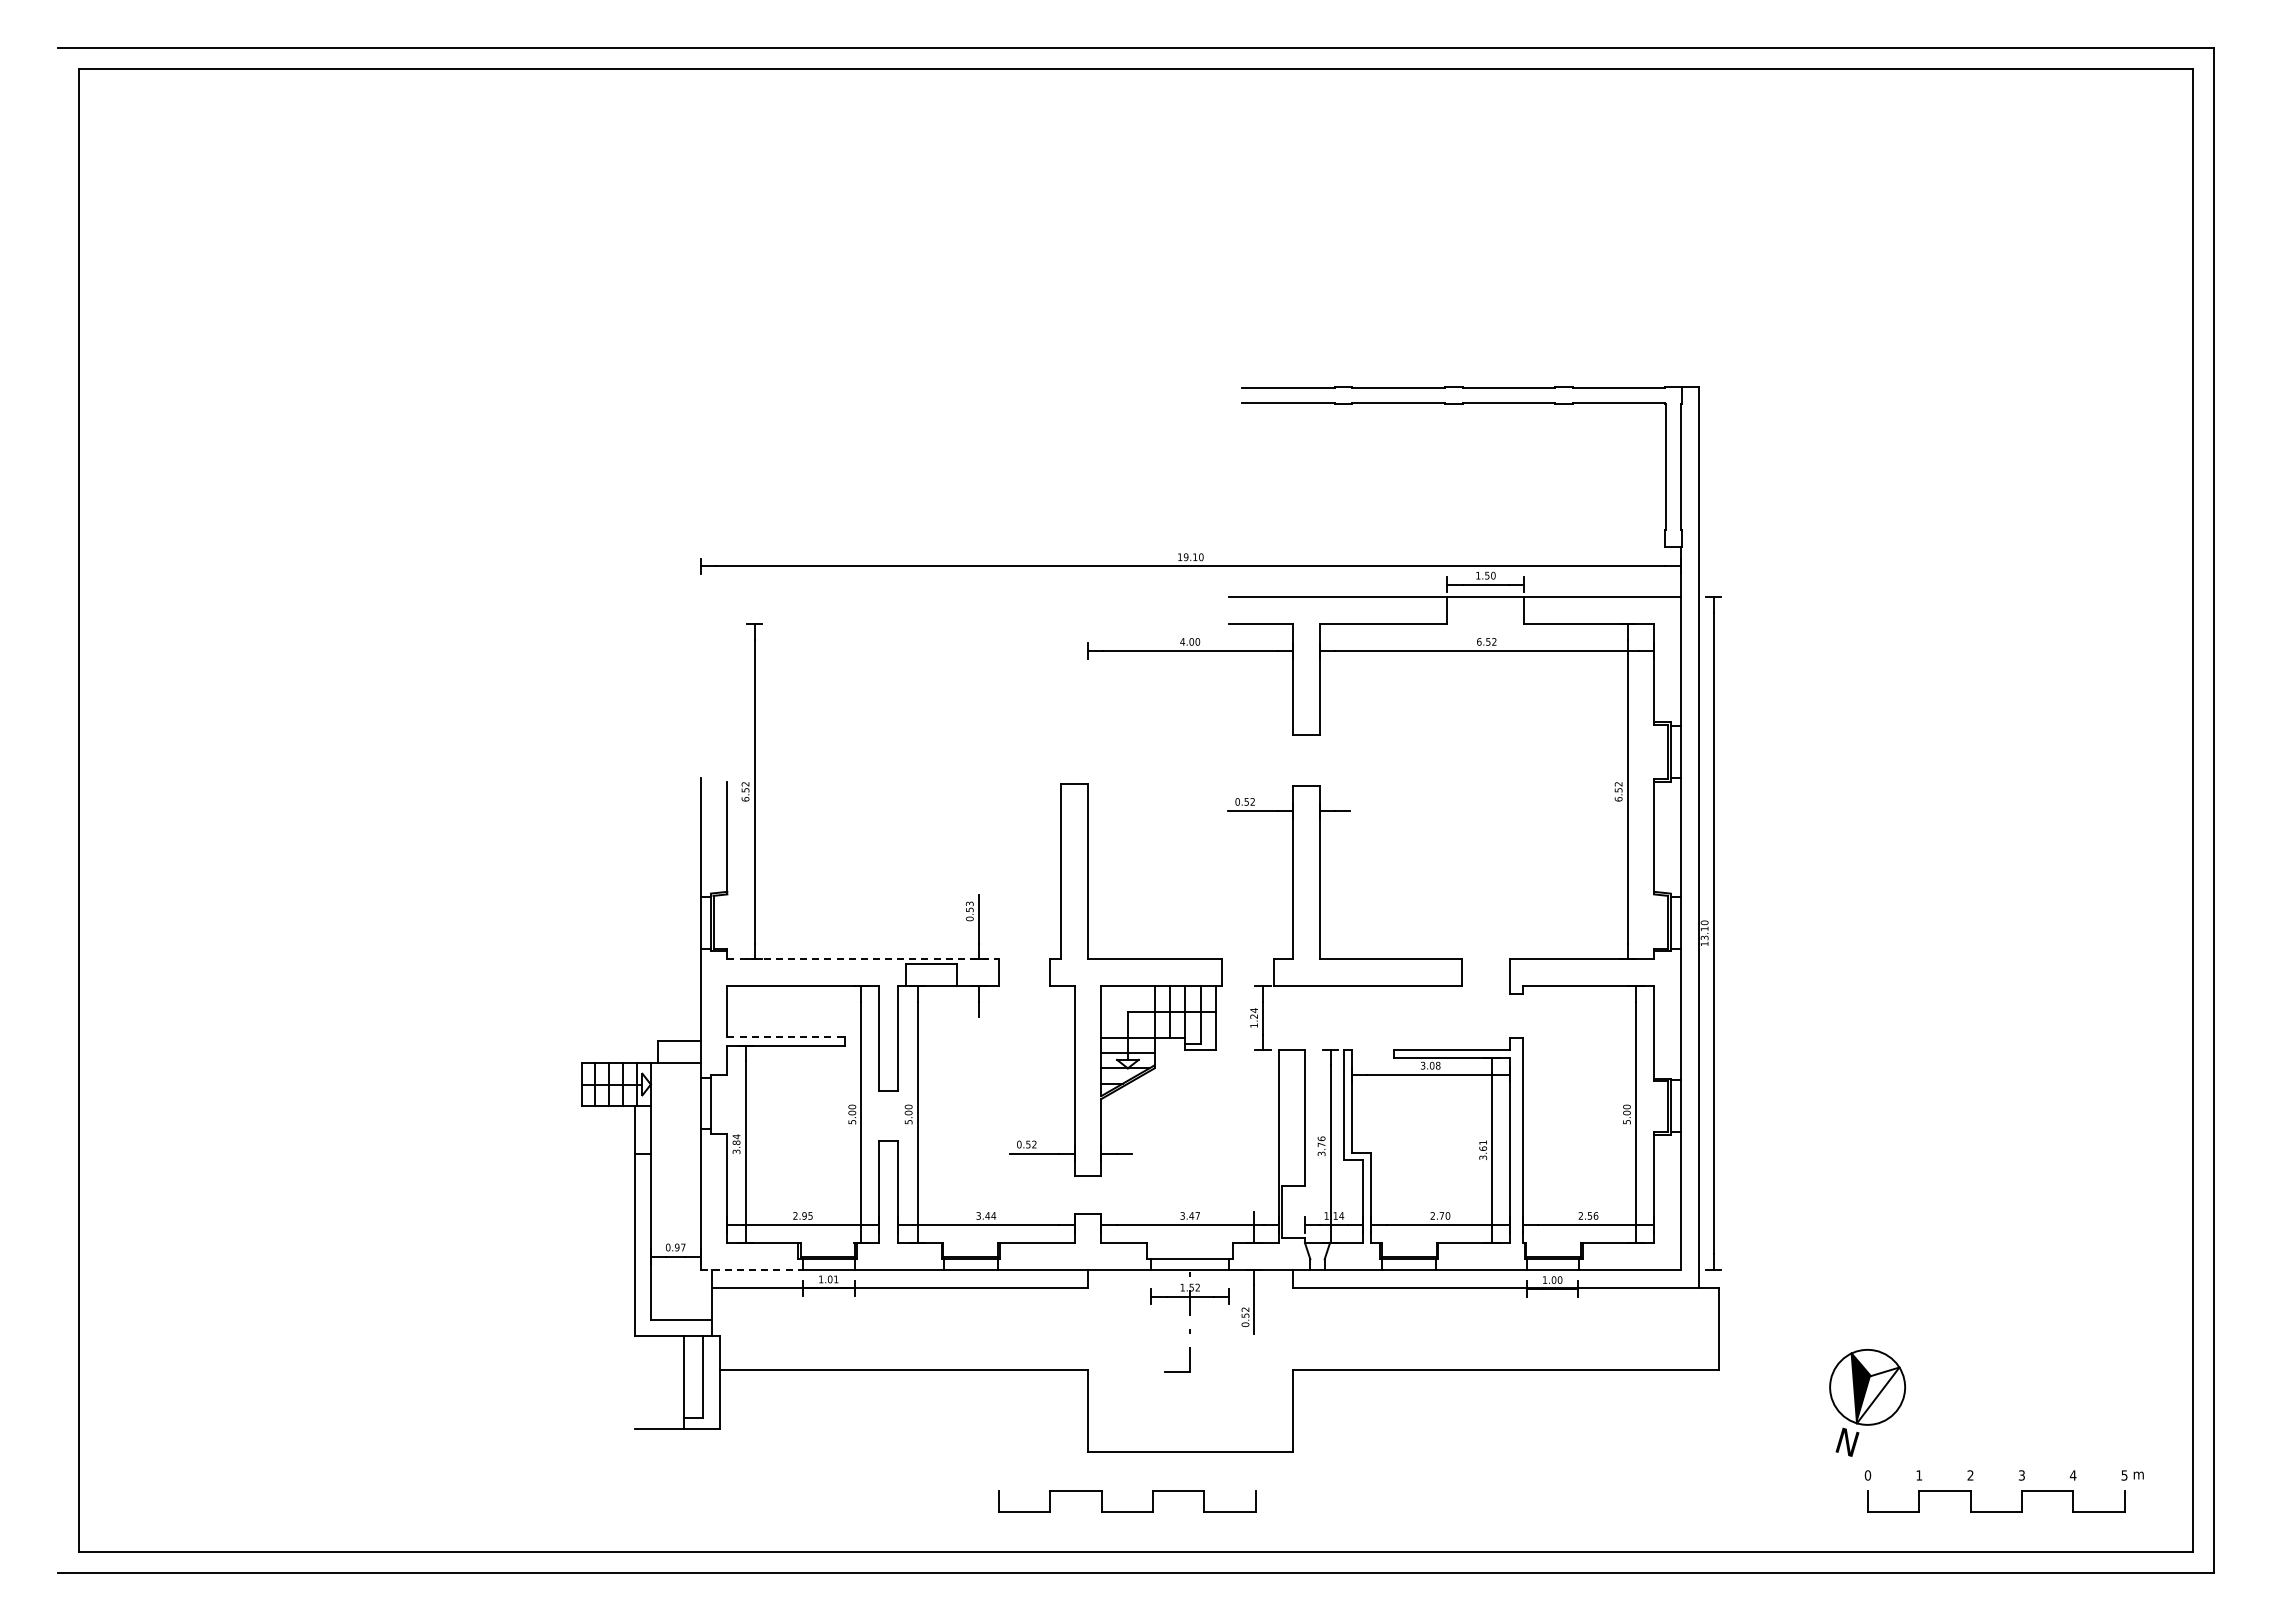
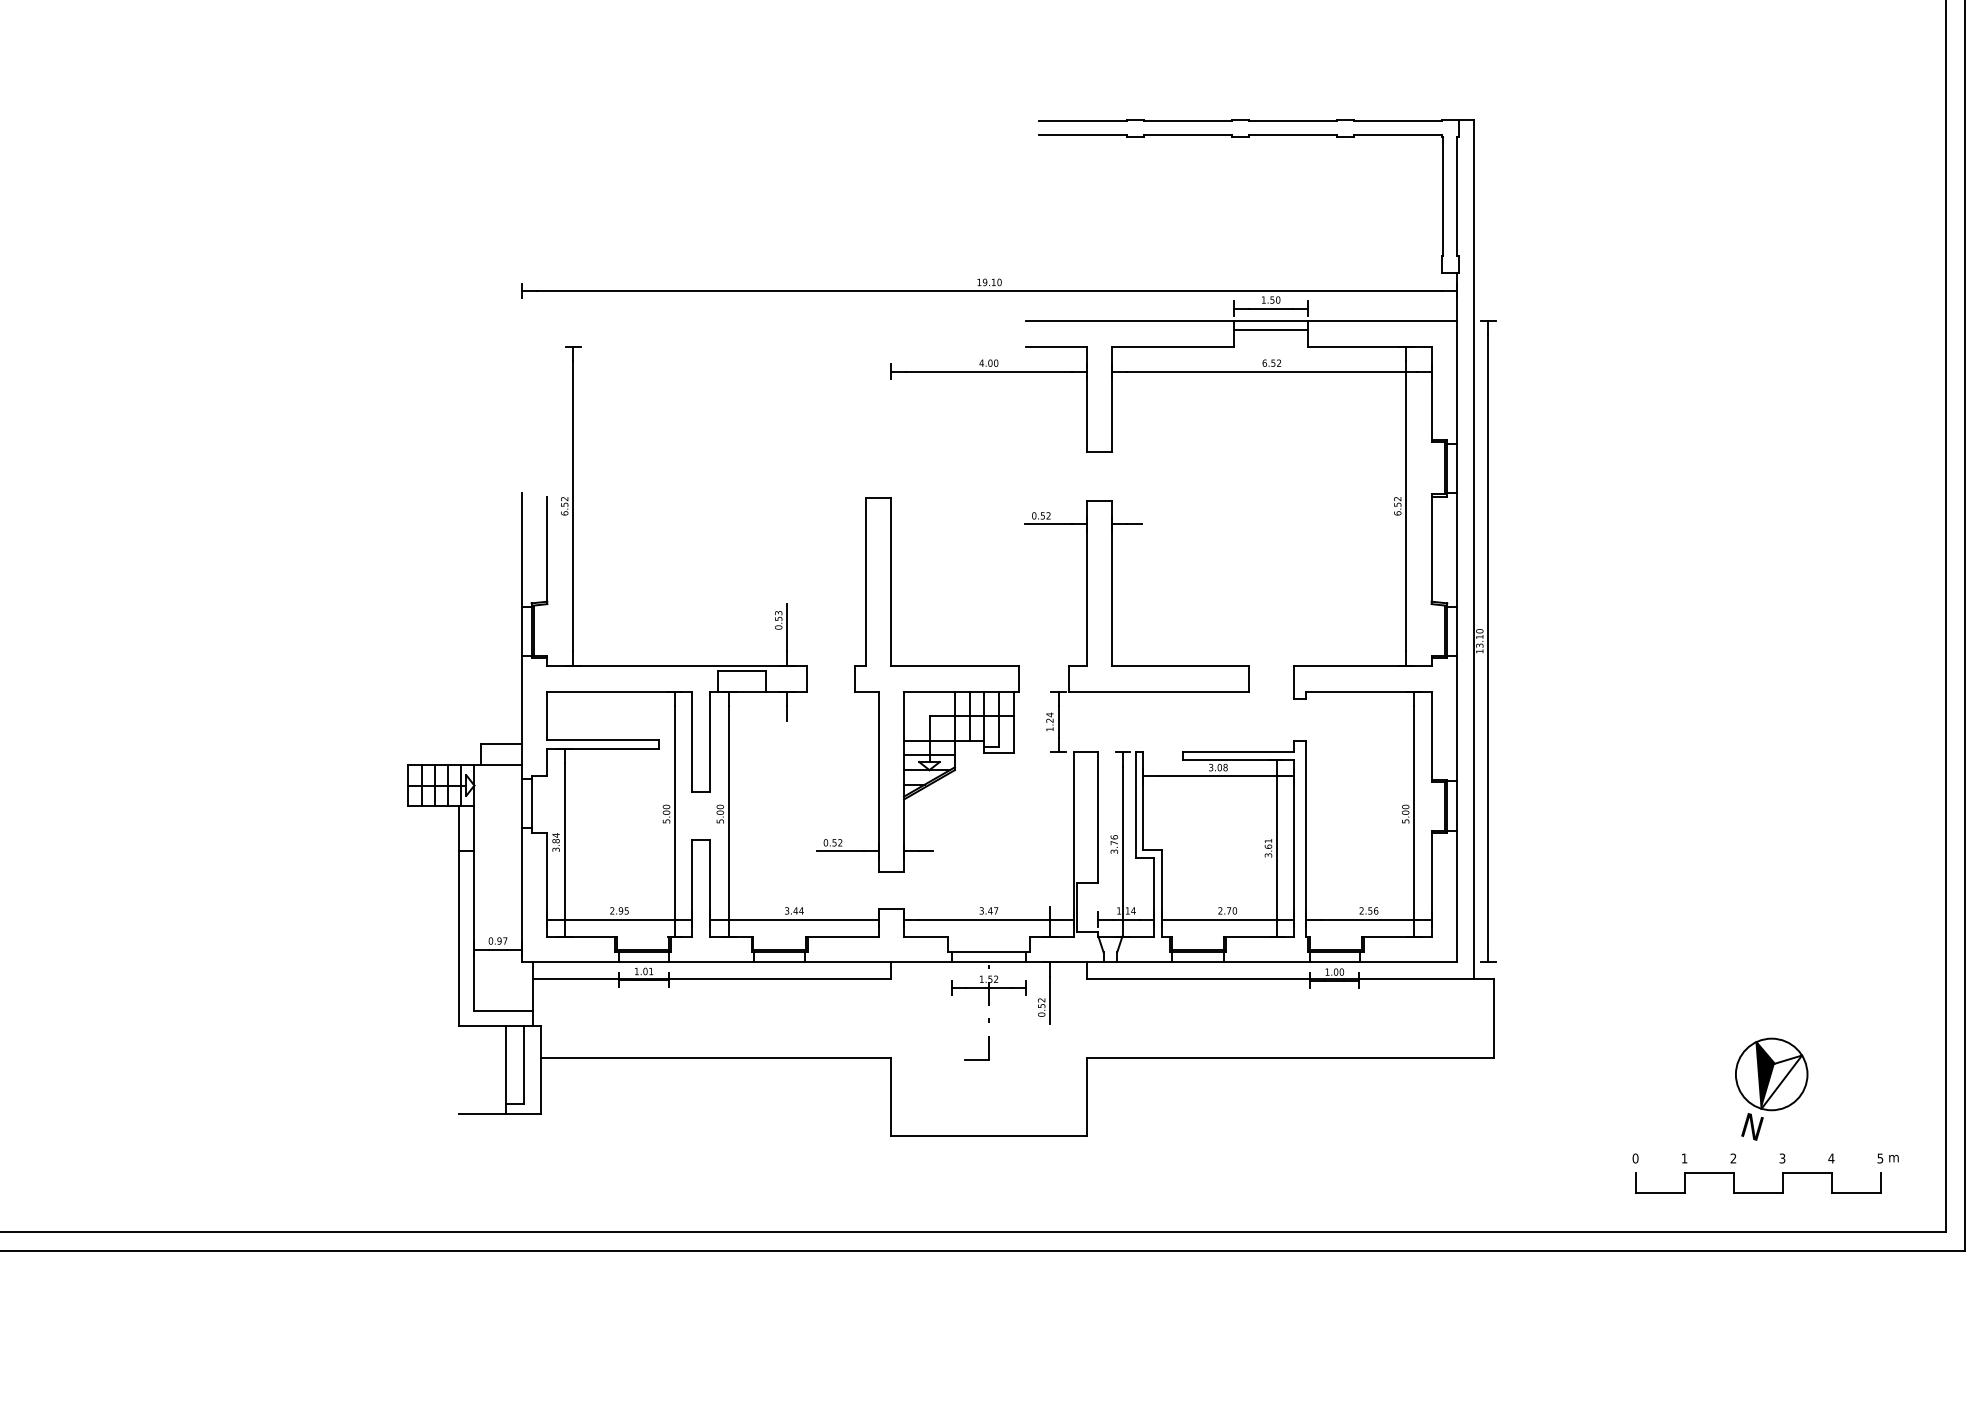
line: (1485, 607) -> (1270, 330), added
line: (863, 959) -> (677, 666), dashed -> solid
line: (786, 1037) -> (603, 740), dashed -> solid
line: (752, 1269) -> (571, 962), dashed -> solid
part: (1867, 1402) -> (1771, 1088), moved
part: (1127, 1511) -> (929, 1192), removed

